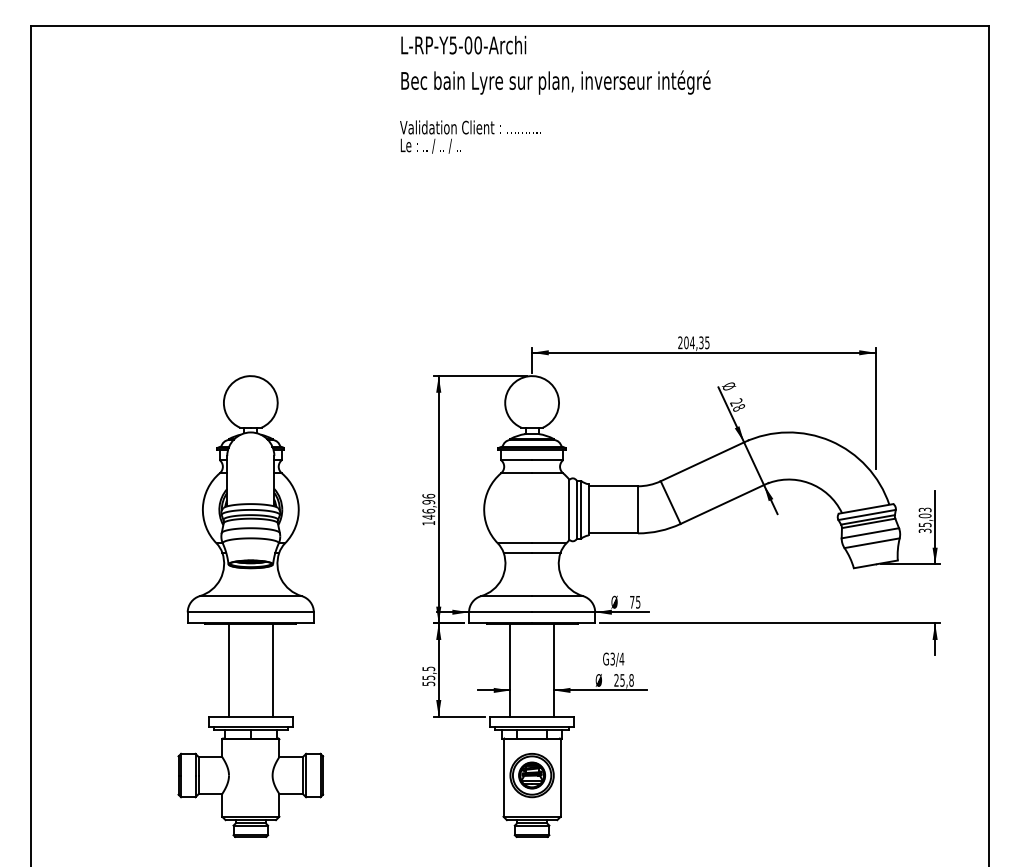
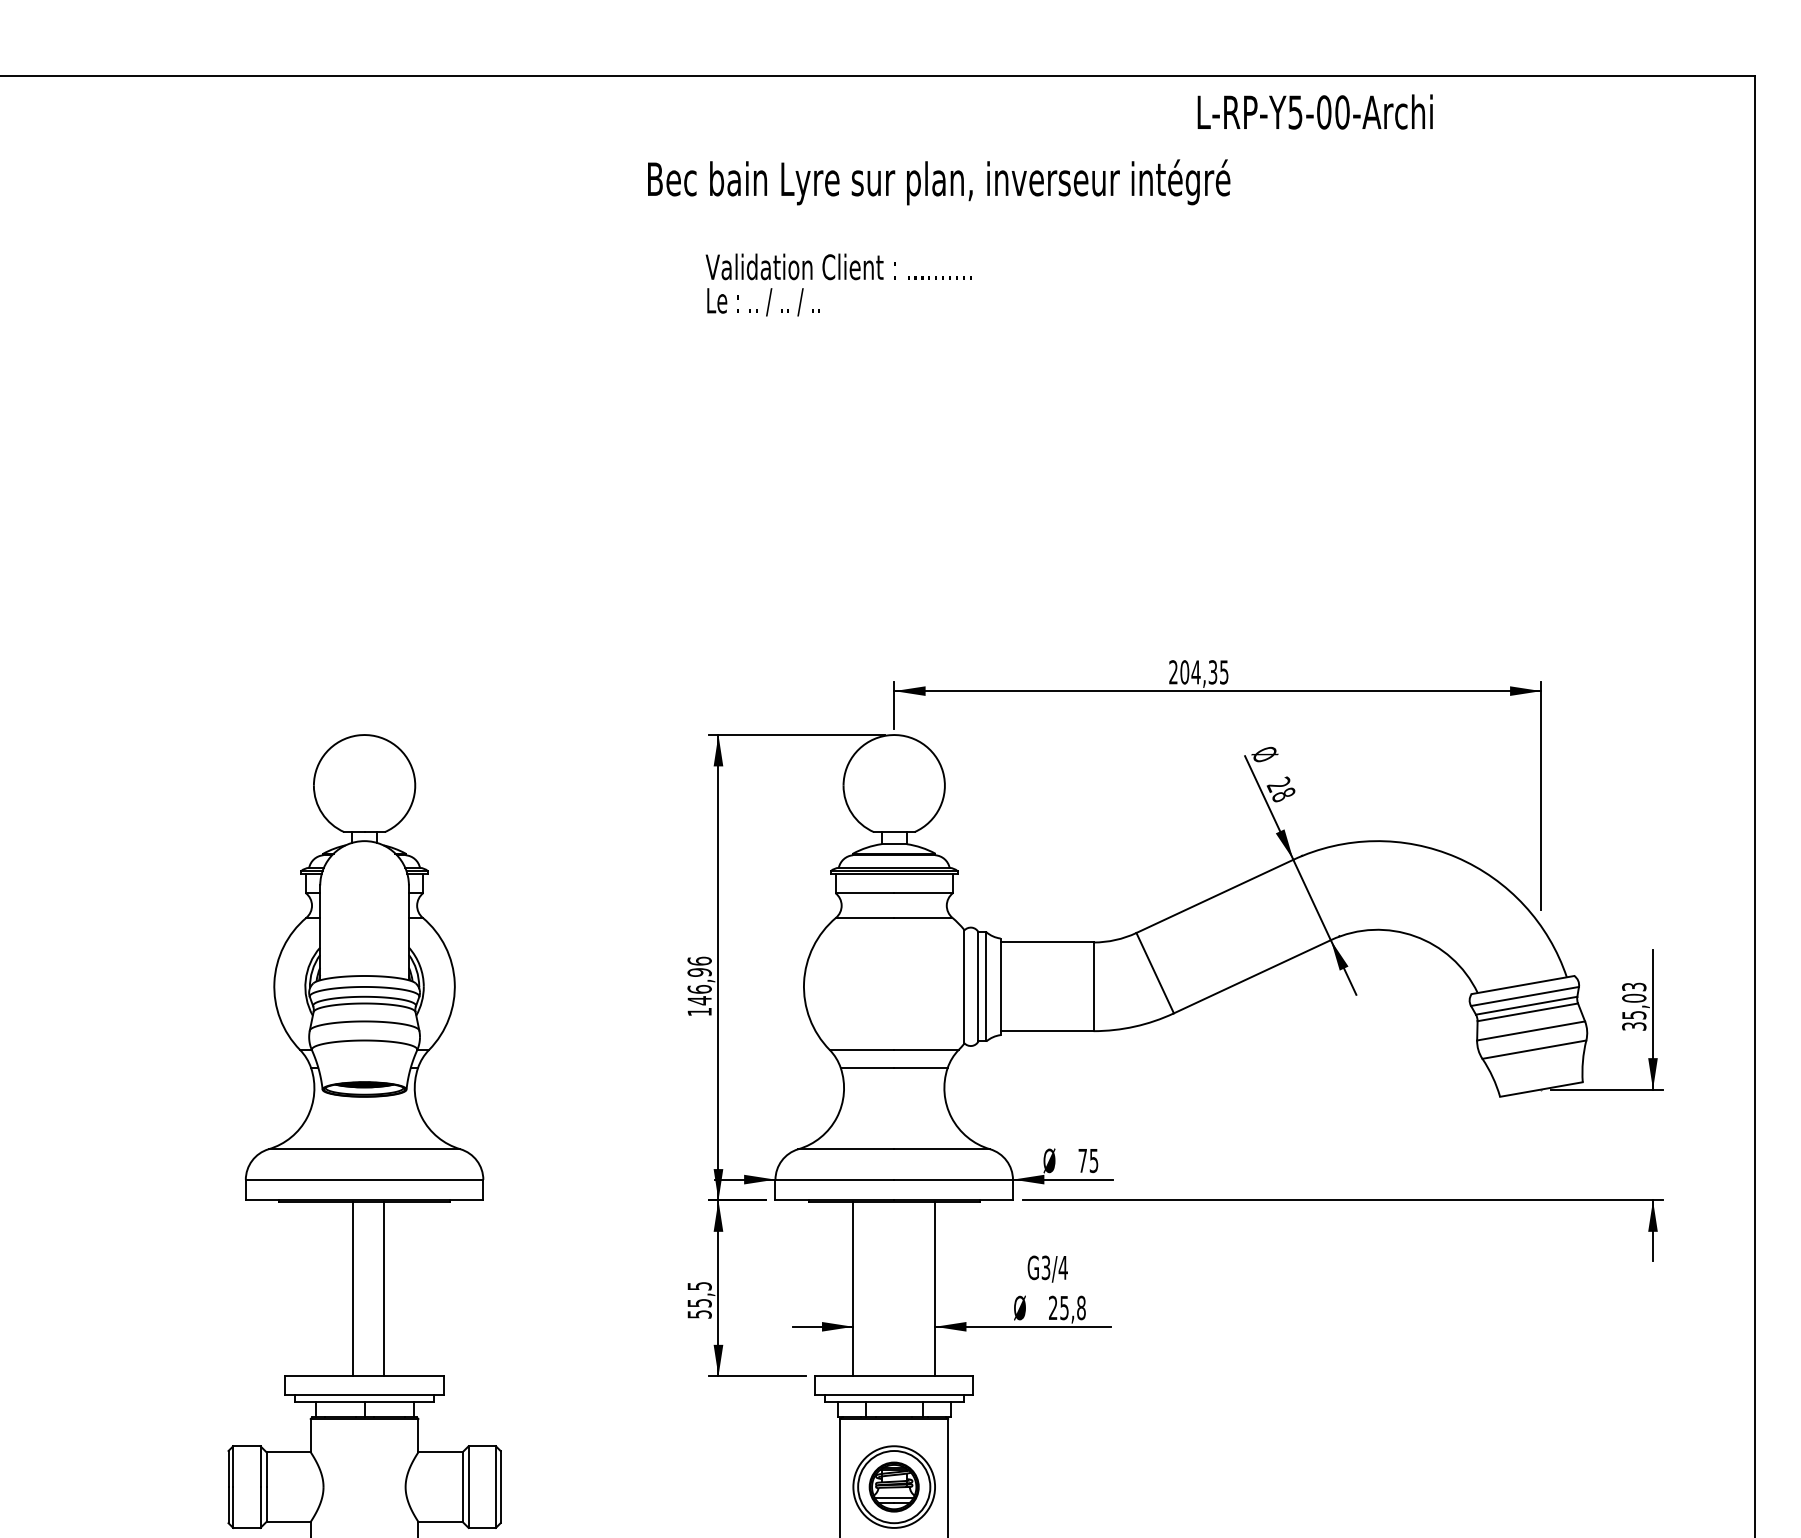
text: (463, 44) -> (1314, 110), moved
text: (470, 136) -> (838, 283), moved
line: (229, 670) -> (384, 1289), moved
line: (272, 670) -> (352, 1289), moved

